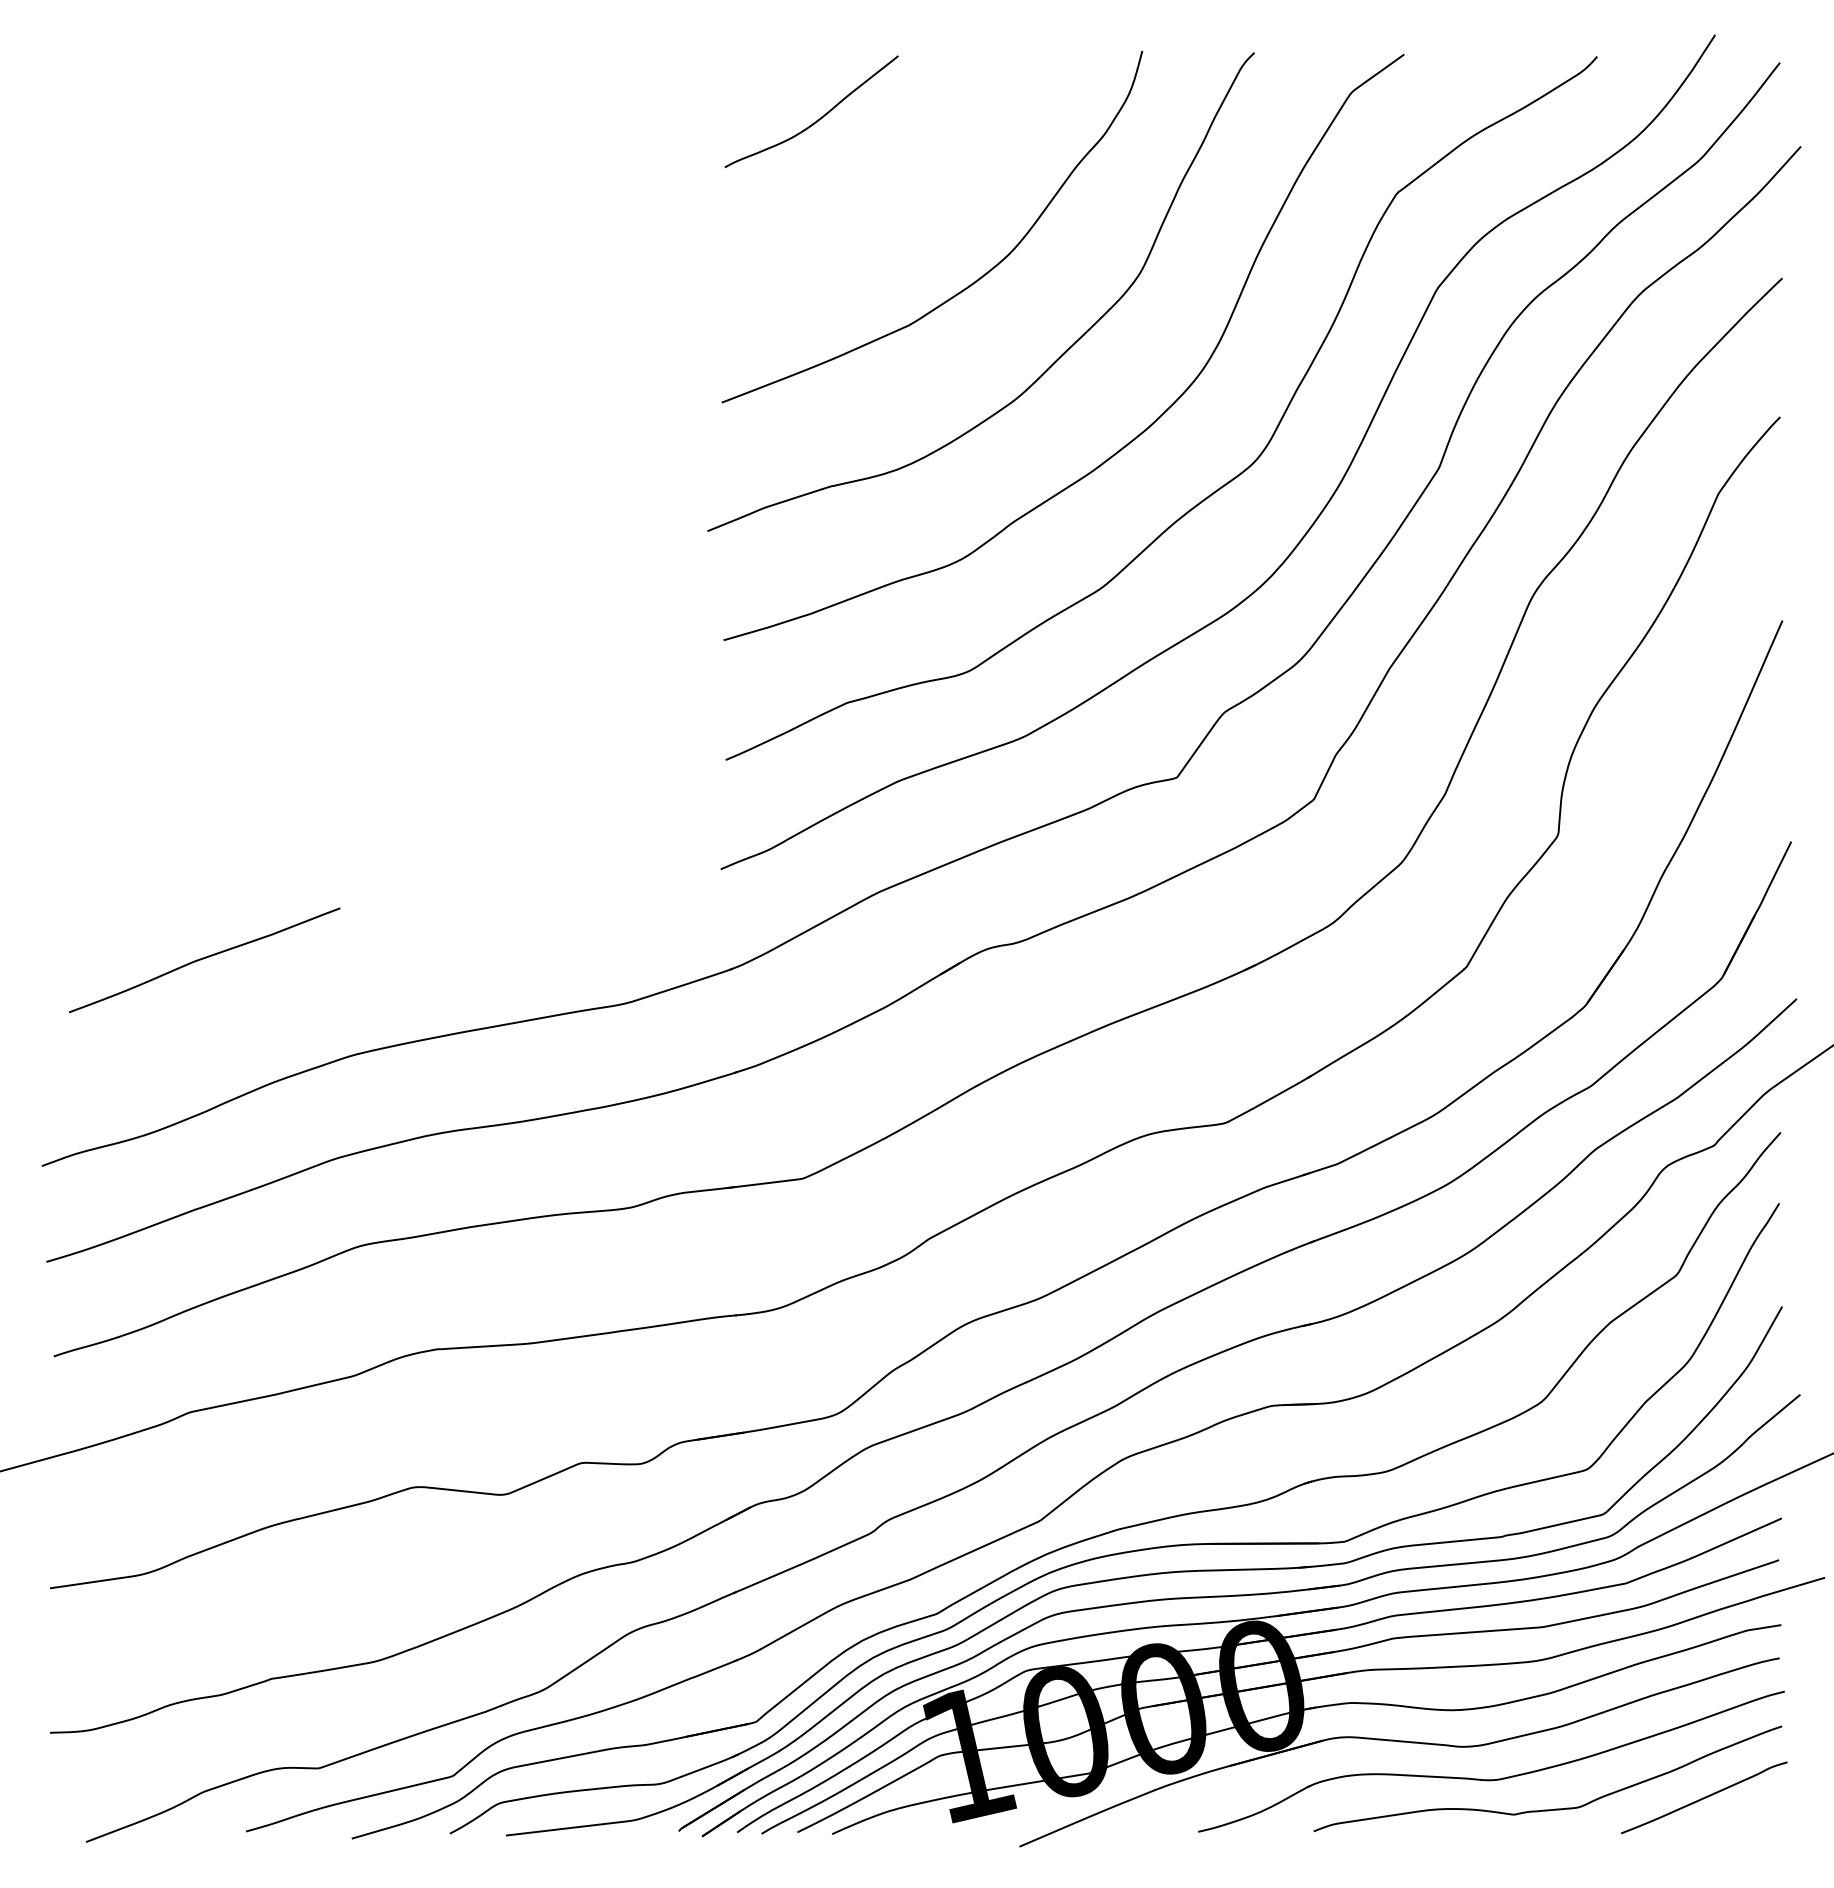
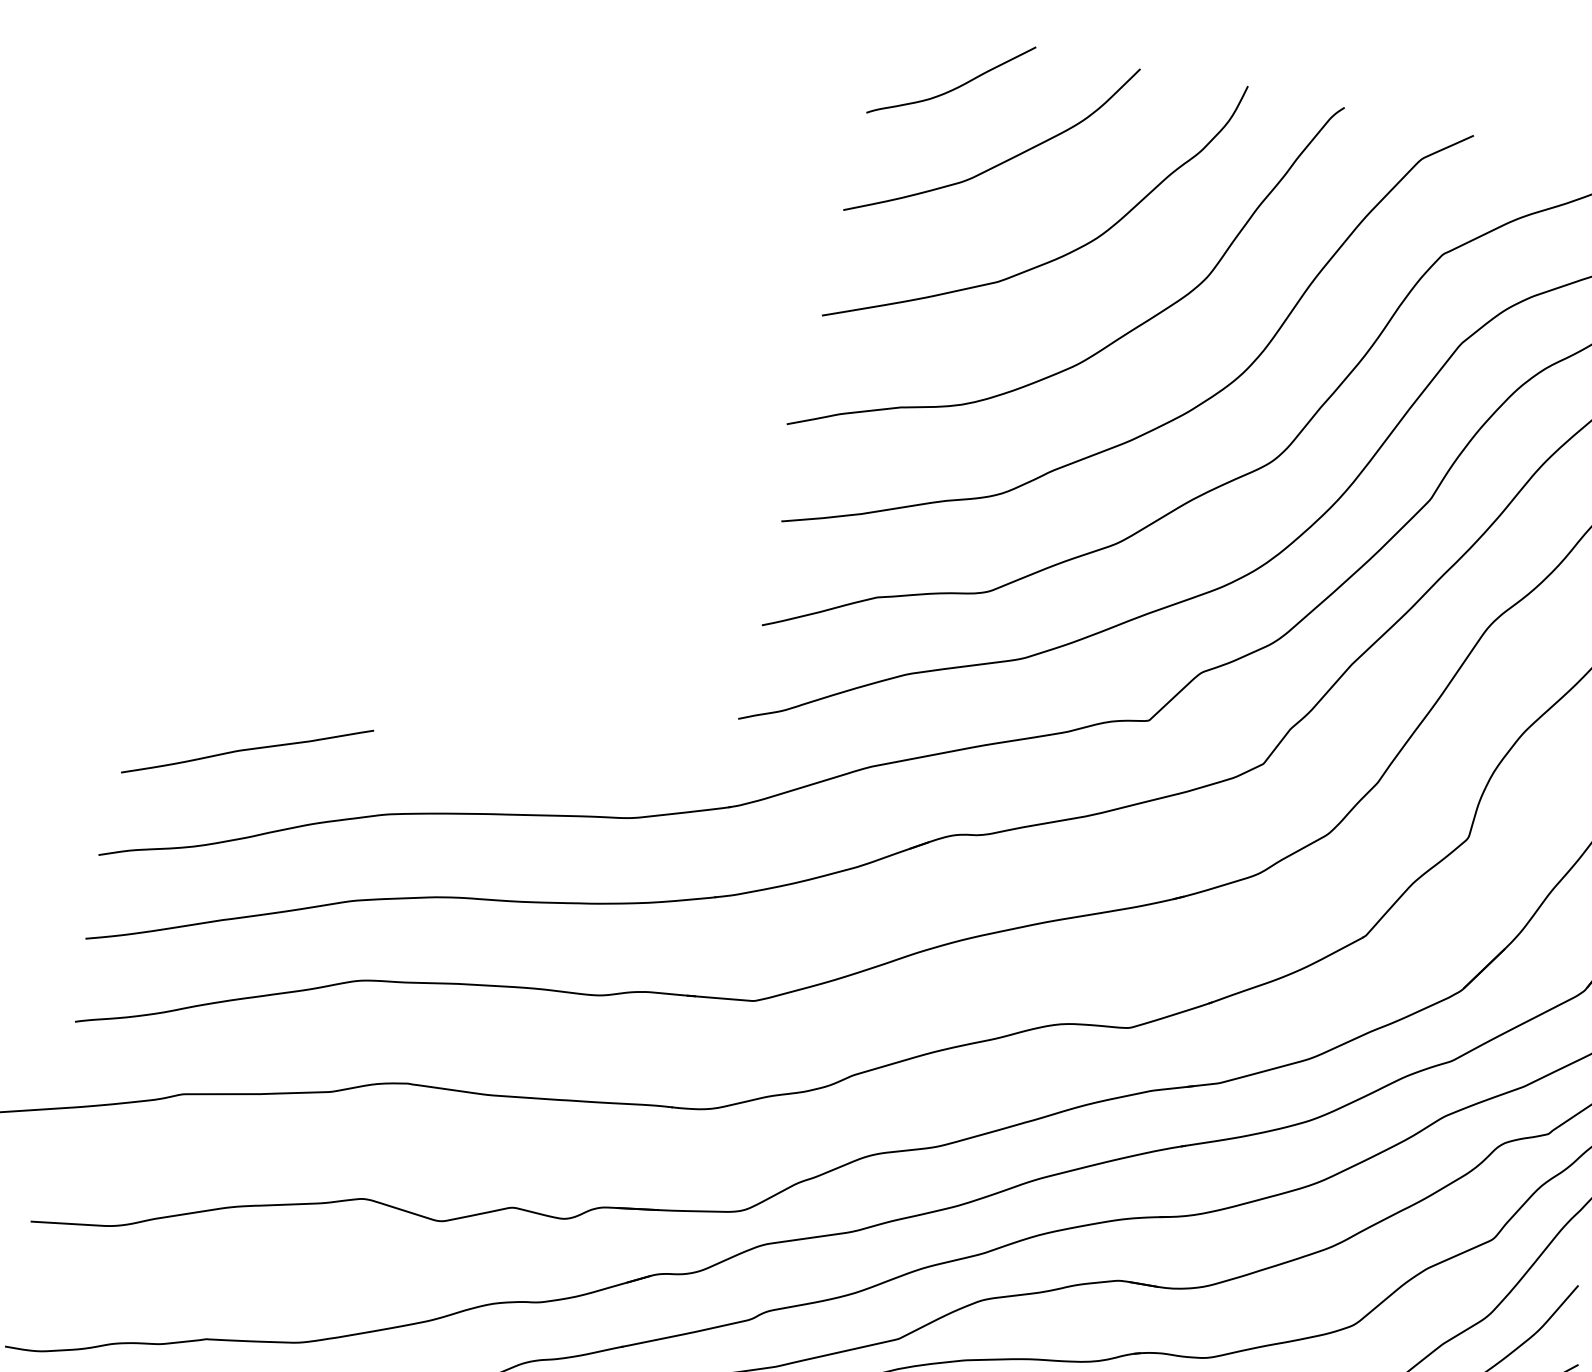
curve: (887, 190) -> (1002, 161), added
curve: (203, 959) -> (246, 750), moved

